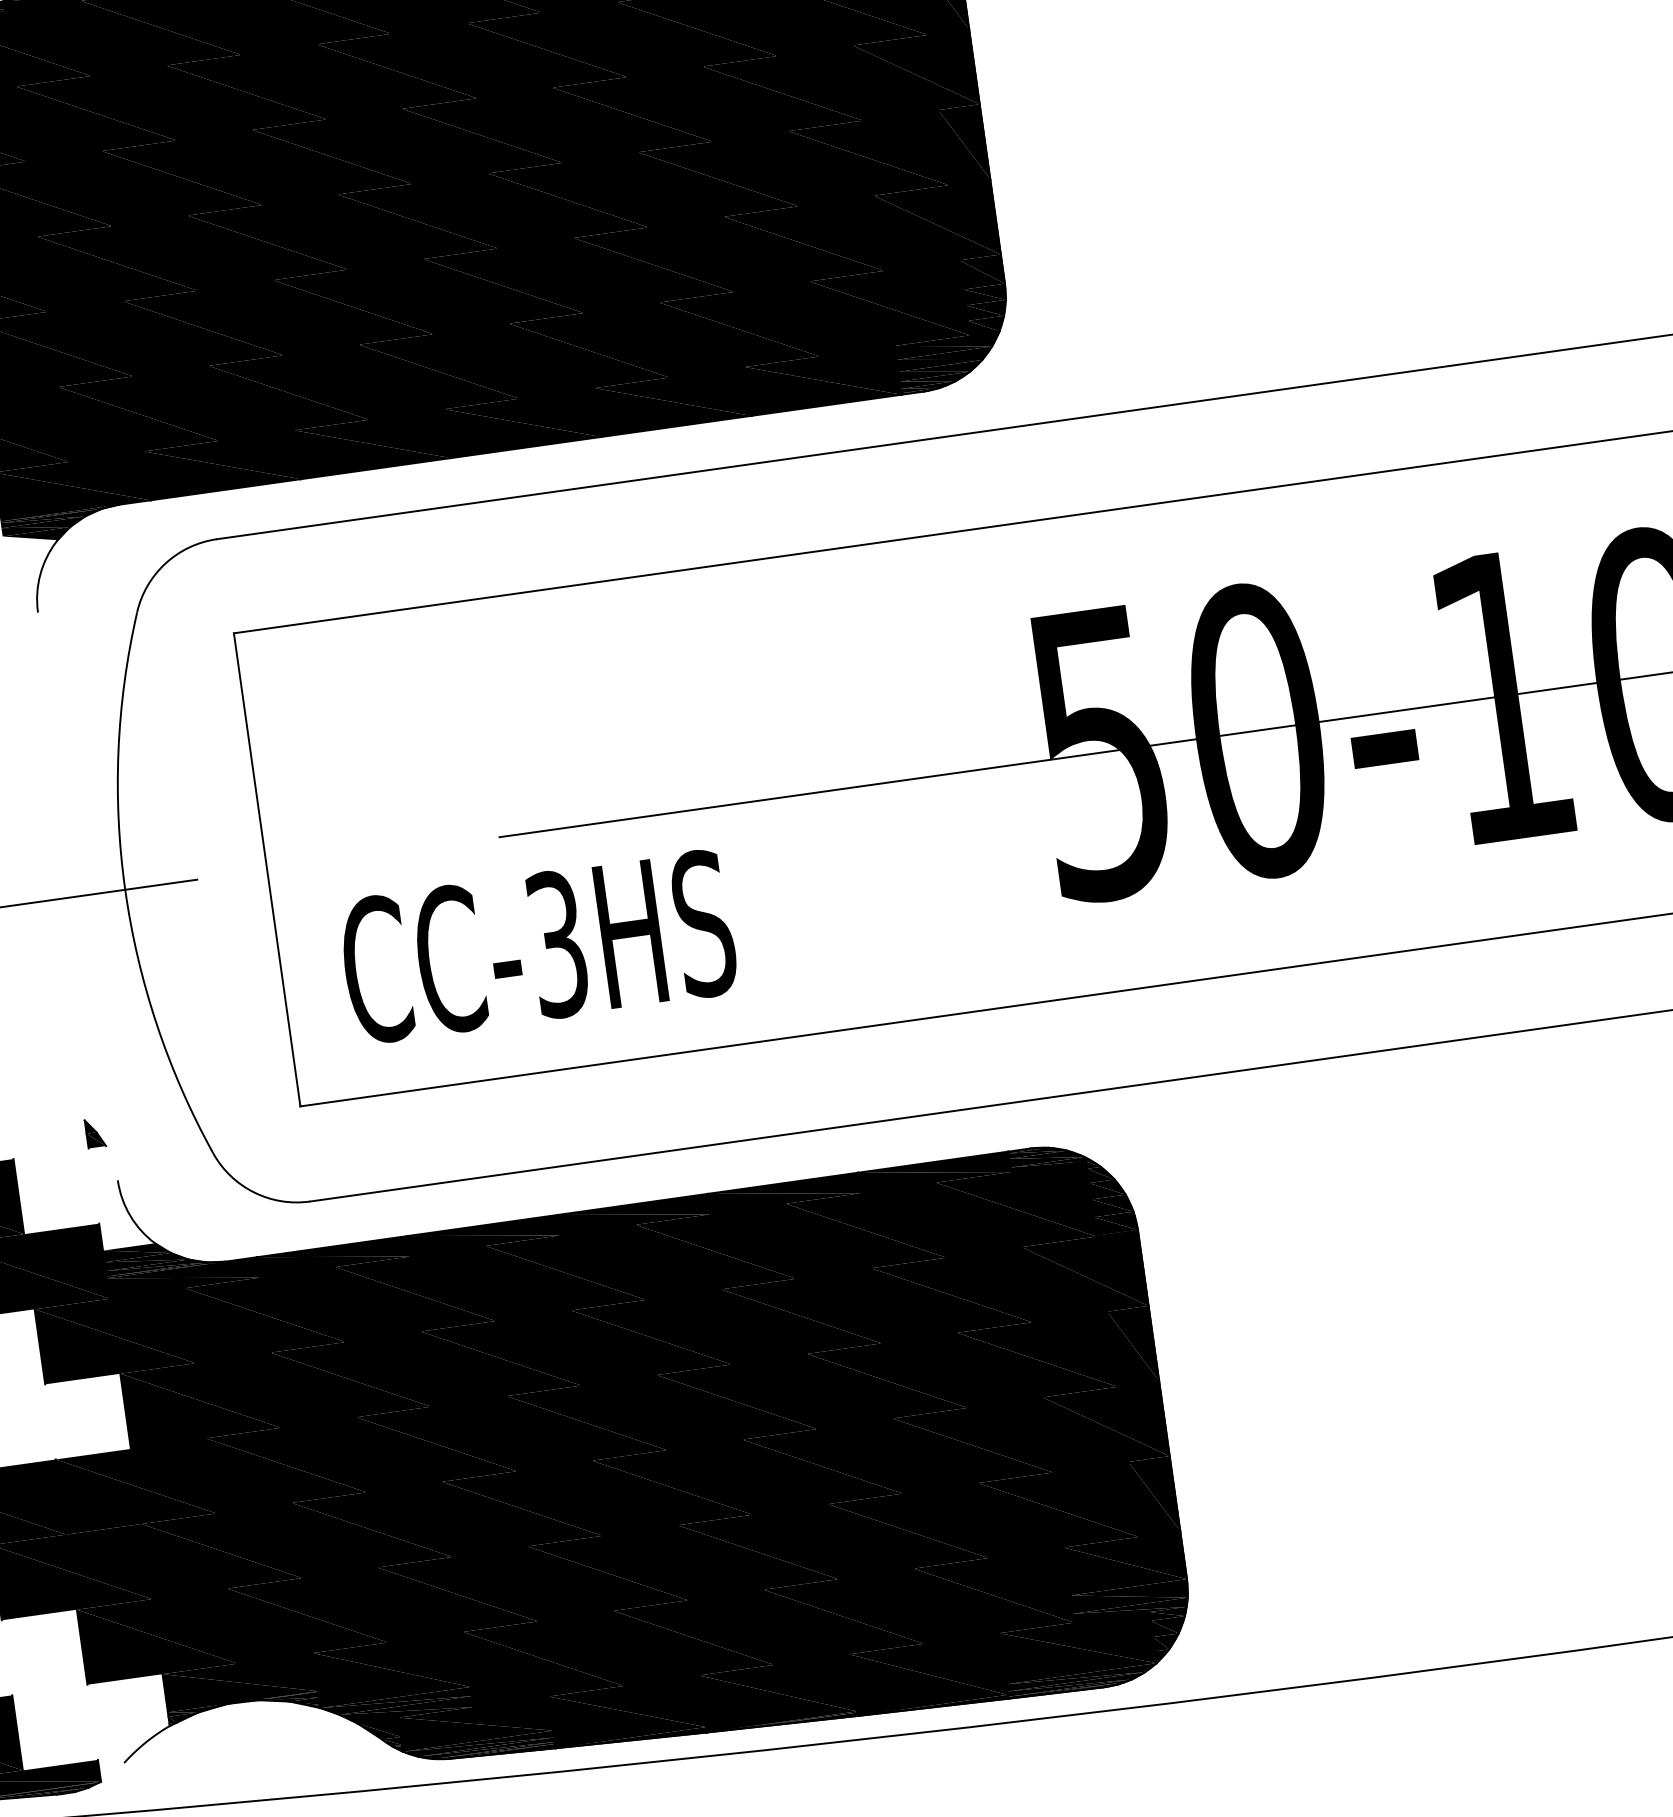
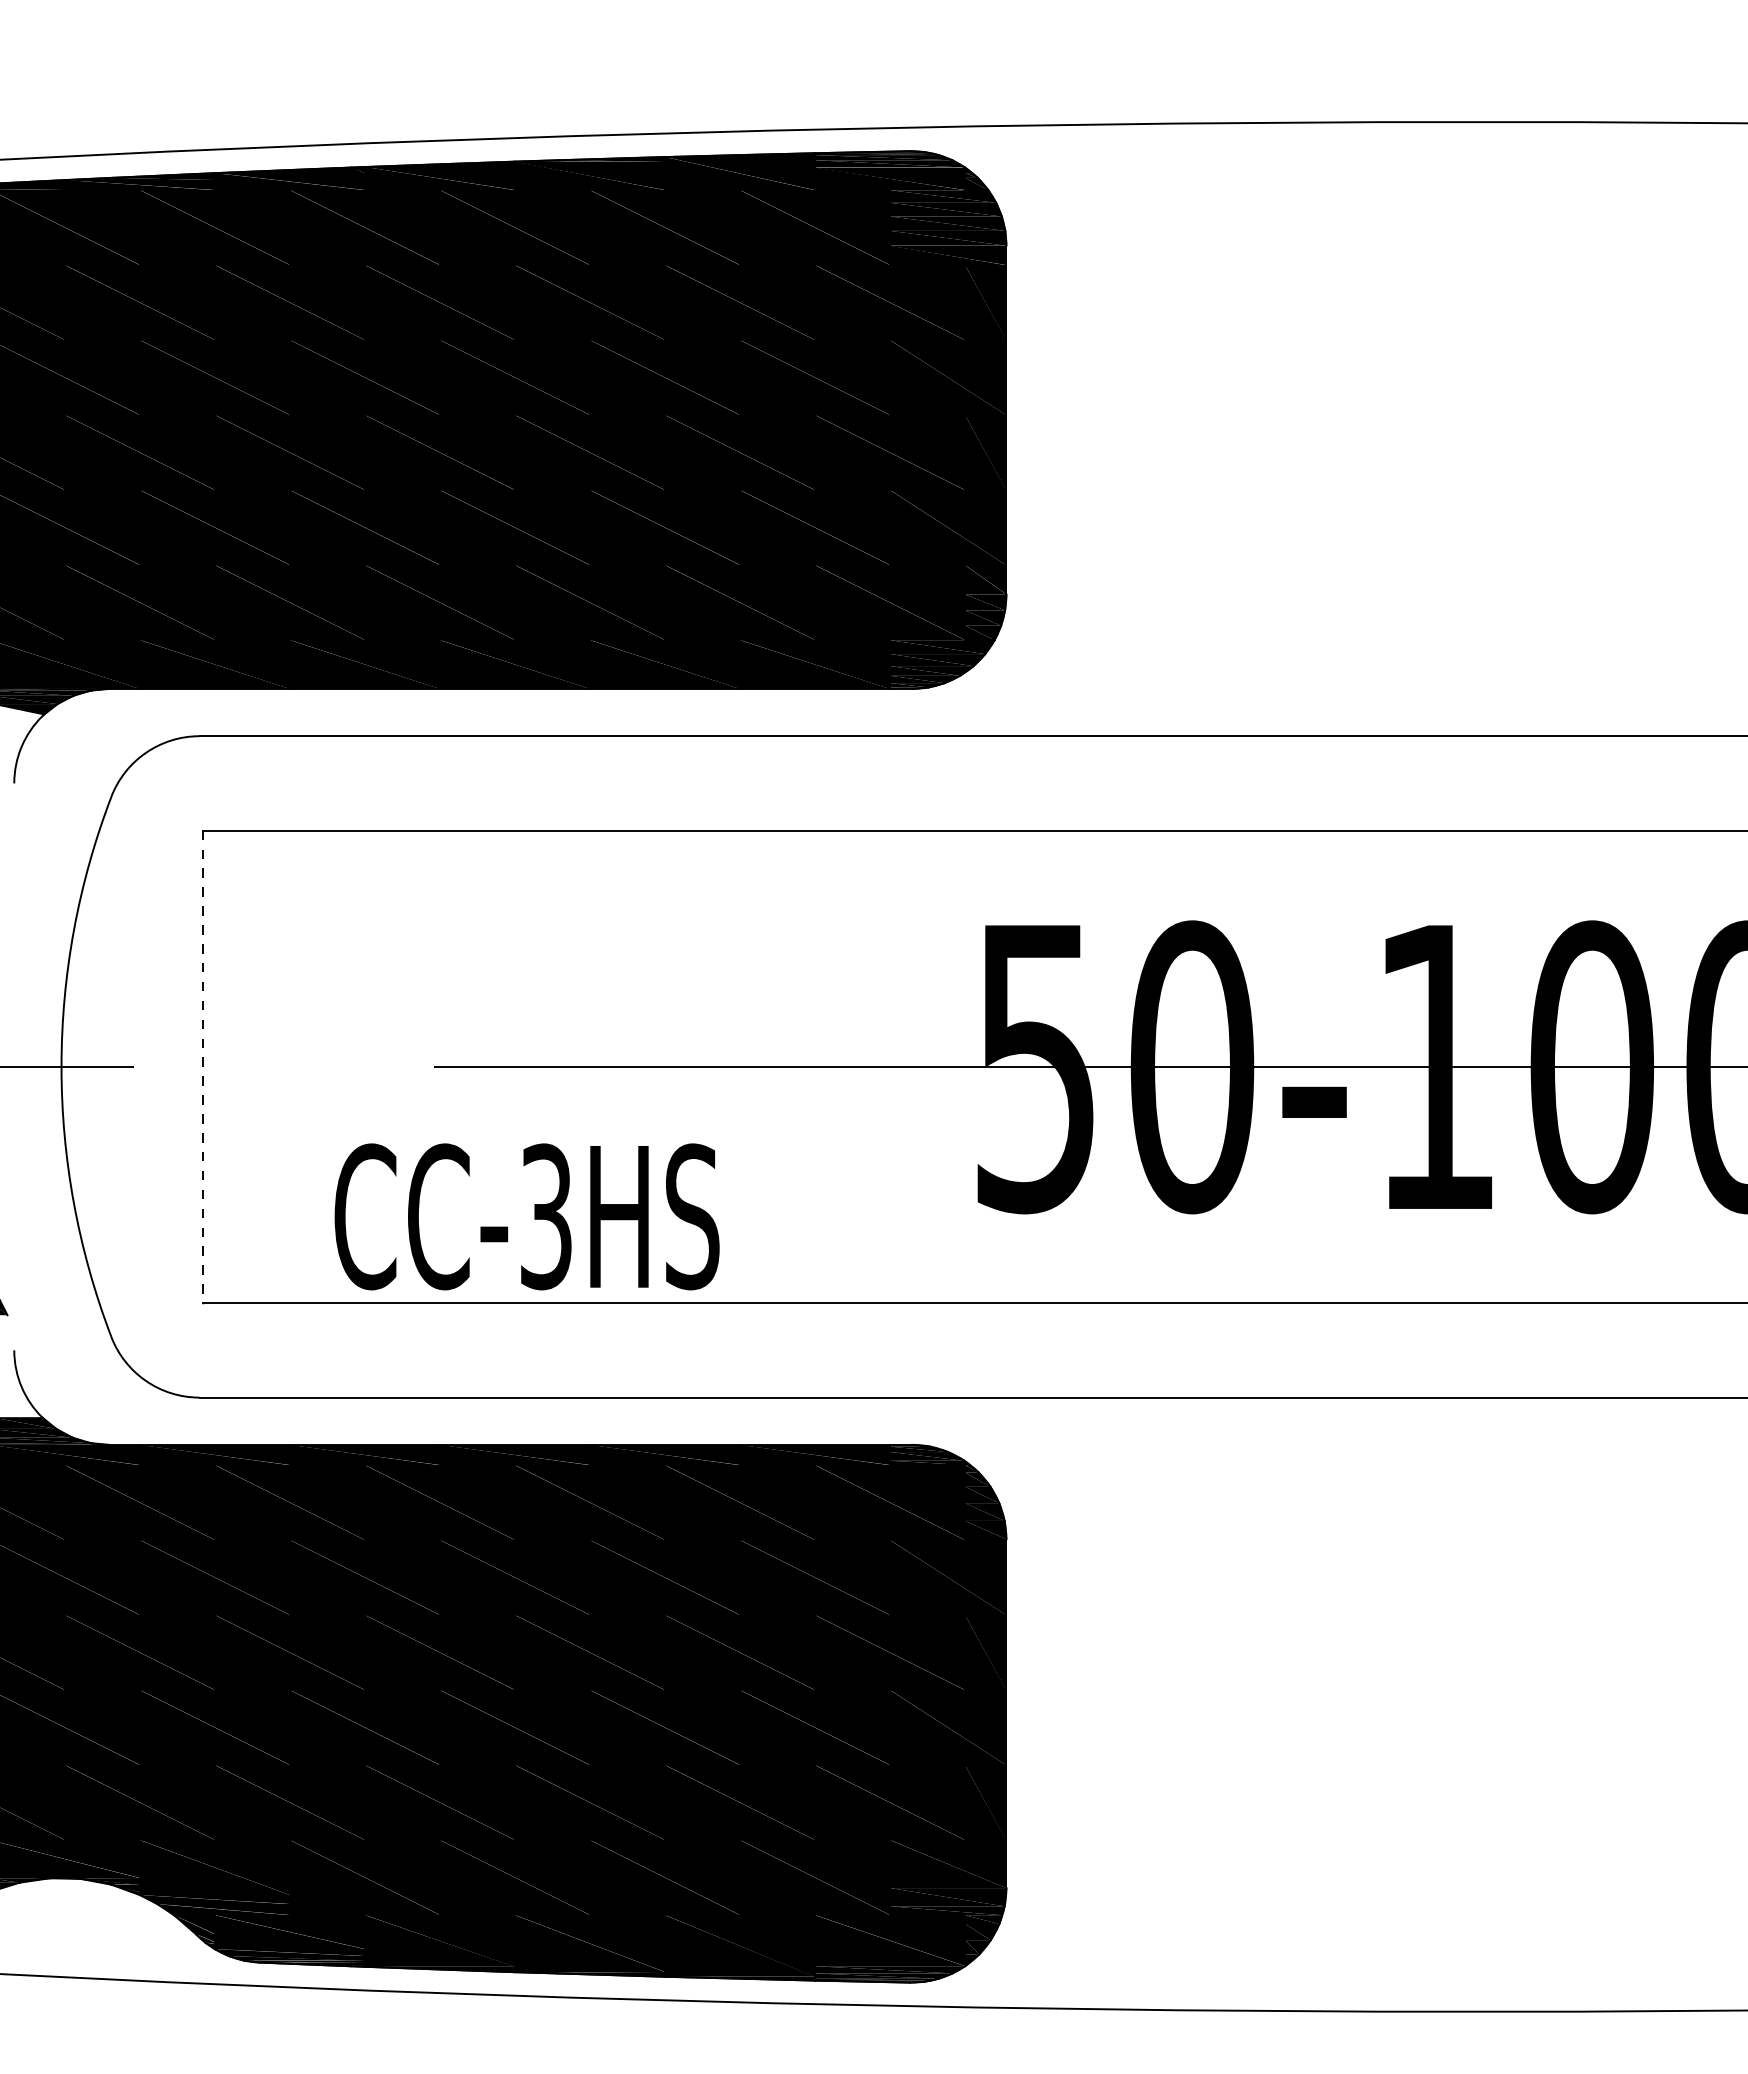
line: (267, 870) -> (203, 1067), solid -> dashed
text: (537, 946) -> (526, 1216), moved

